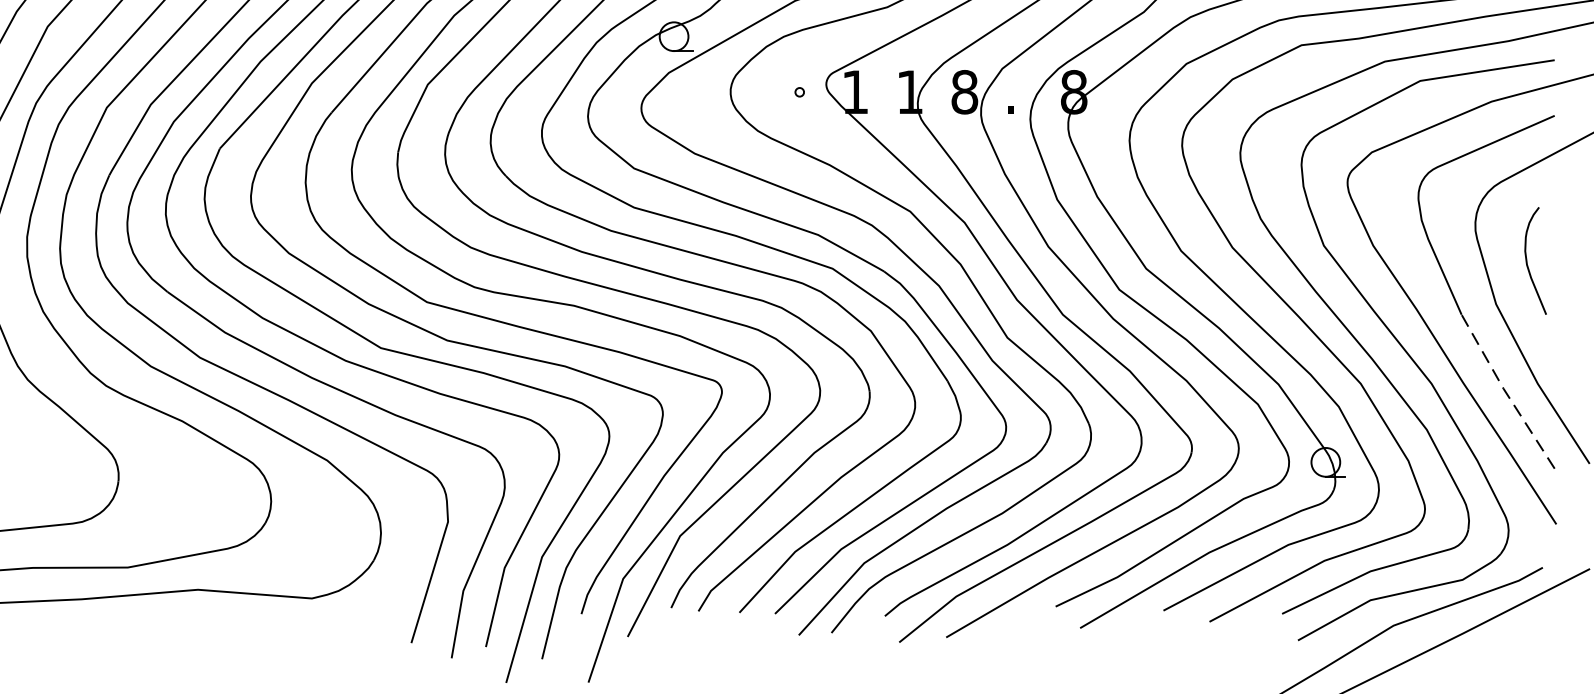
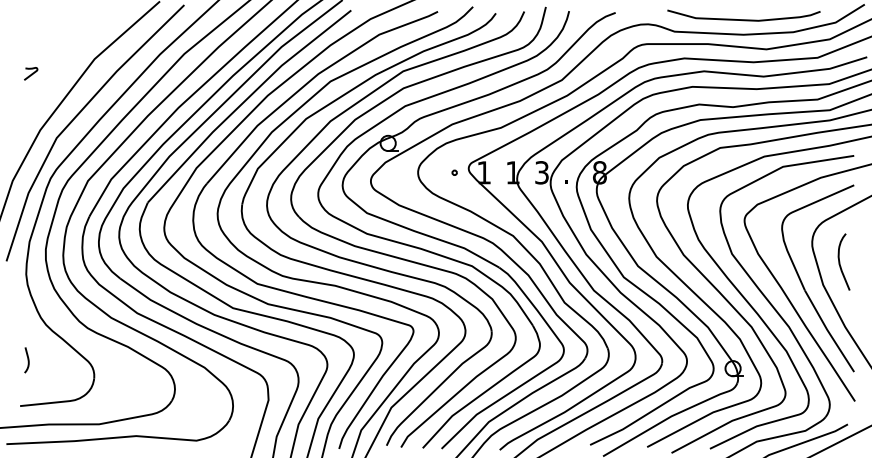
text: (965, 91) -> (542, 172), 8 -> 3
line: (1506, 392) -> (828, 331), dashed -> solid

